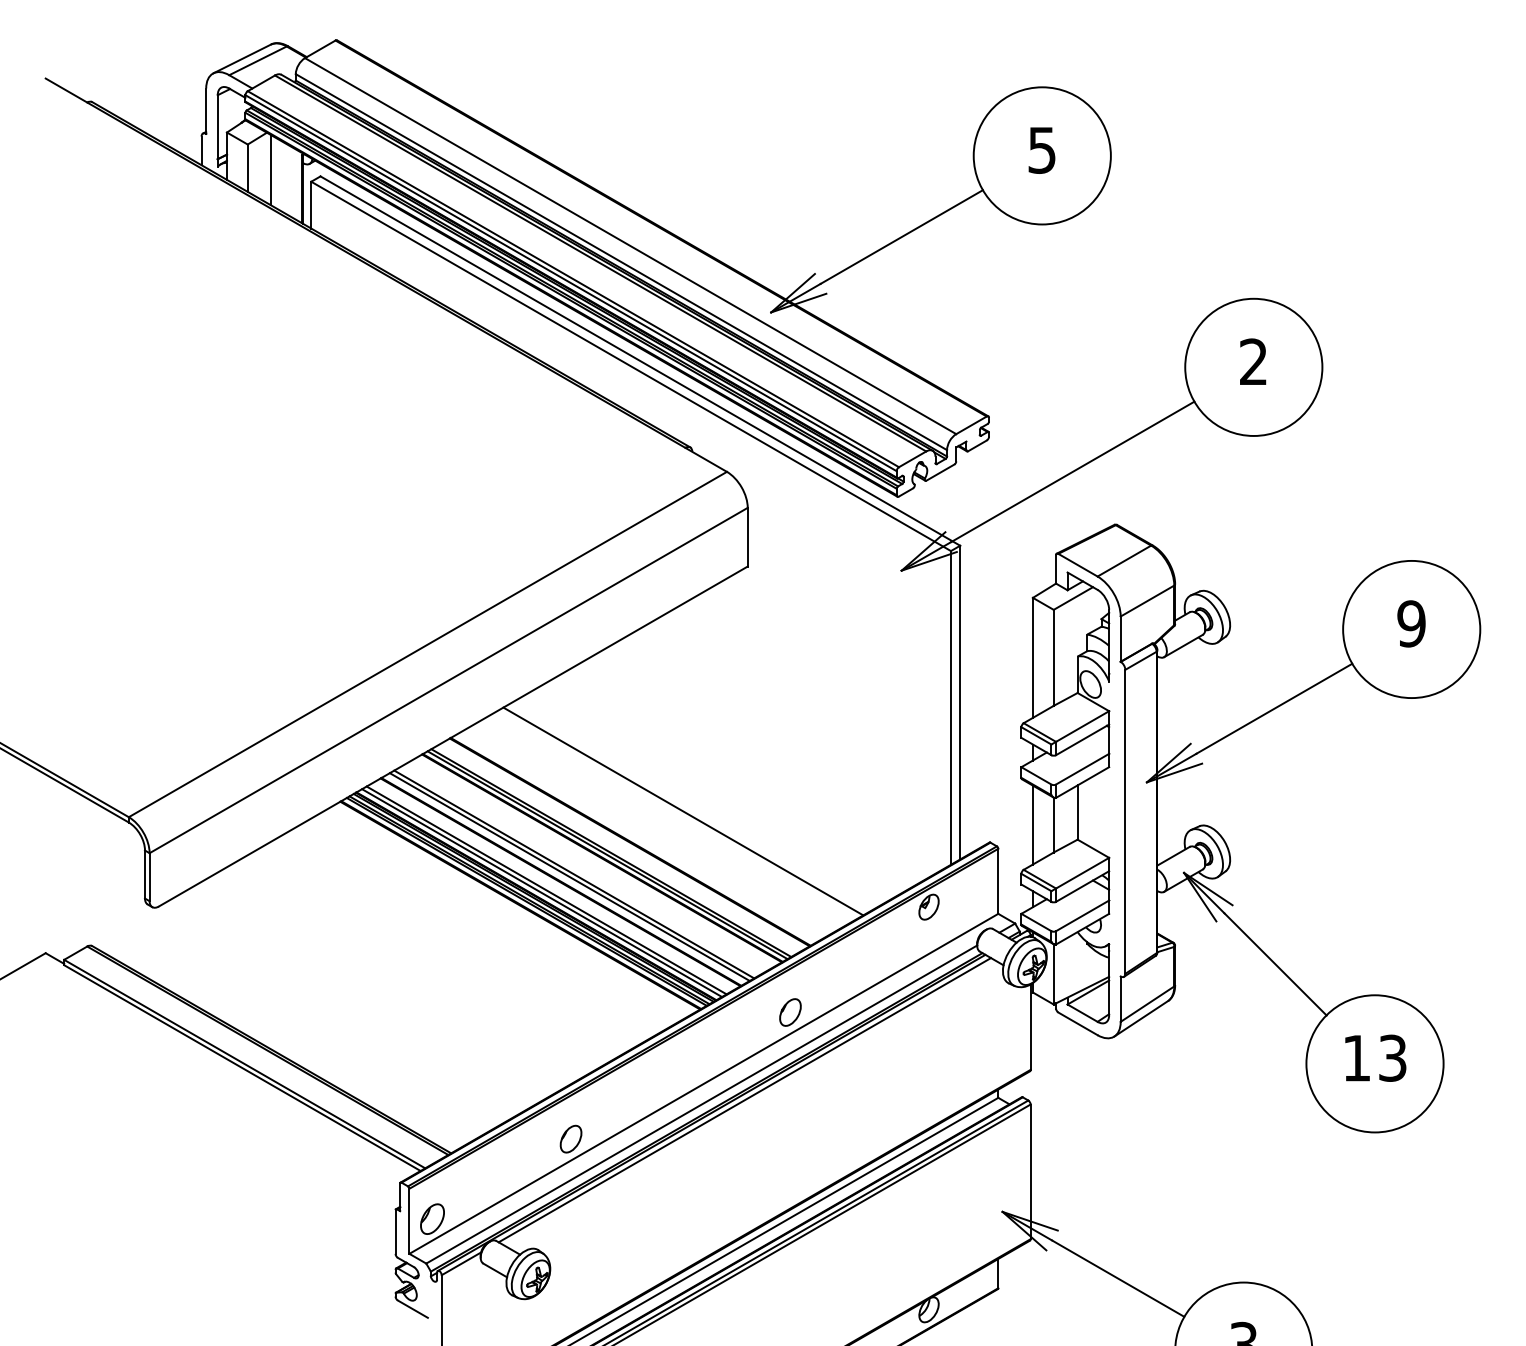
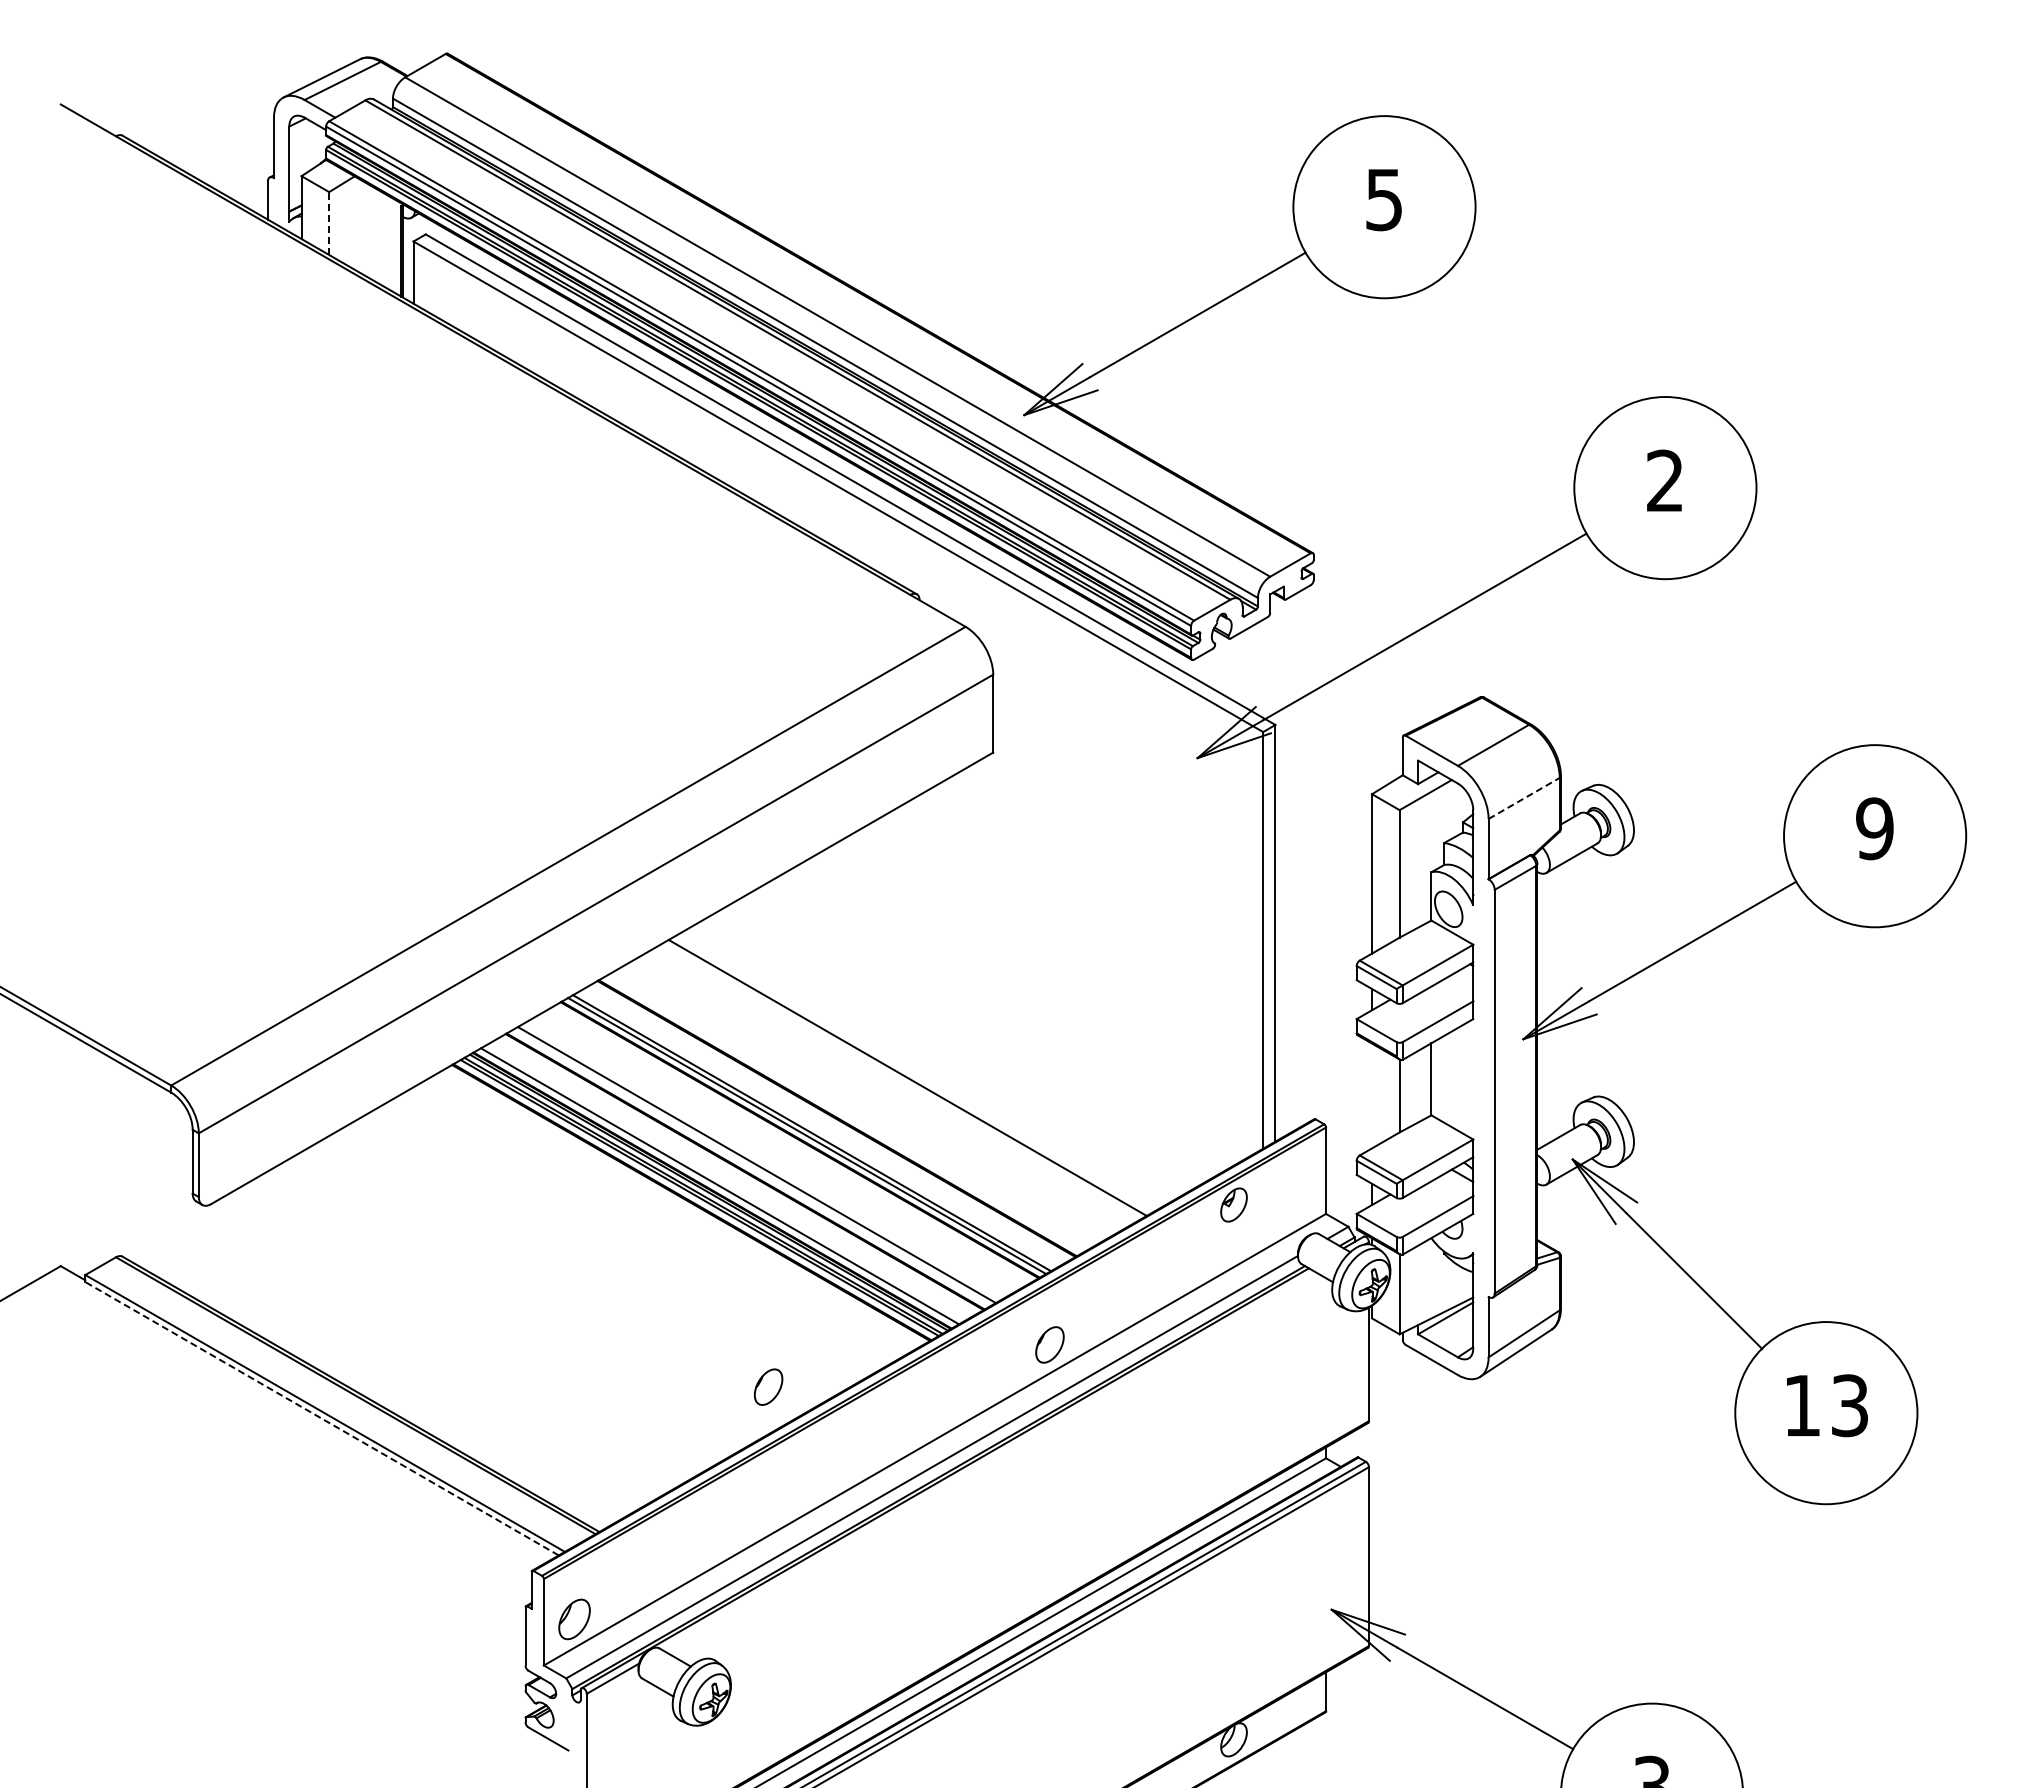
line: (248, 168) -> (329, 223), solid -> dashed
line: (270, 169) -> (359, 225), removed
line: (1147, 601) -> (1524, 798), solid -> dashed
line: (1033, 824) -> (1372, 1095), removed
line: (574, 874) -> (762, 1161), removed
line: (546, 890) -> (726, 1182), removed
line: (241, 1067) -> (321, 1418), solid -> dashed
line: (744, 1100) -> (989, 1461), removed
part: (571, 1138) -> (768, 1386), moved

